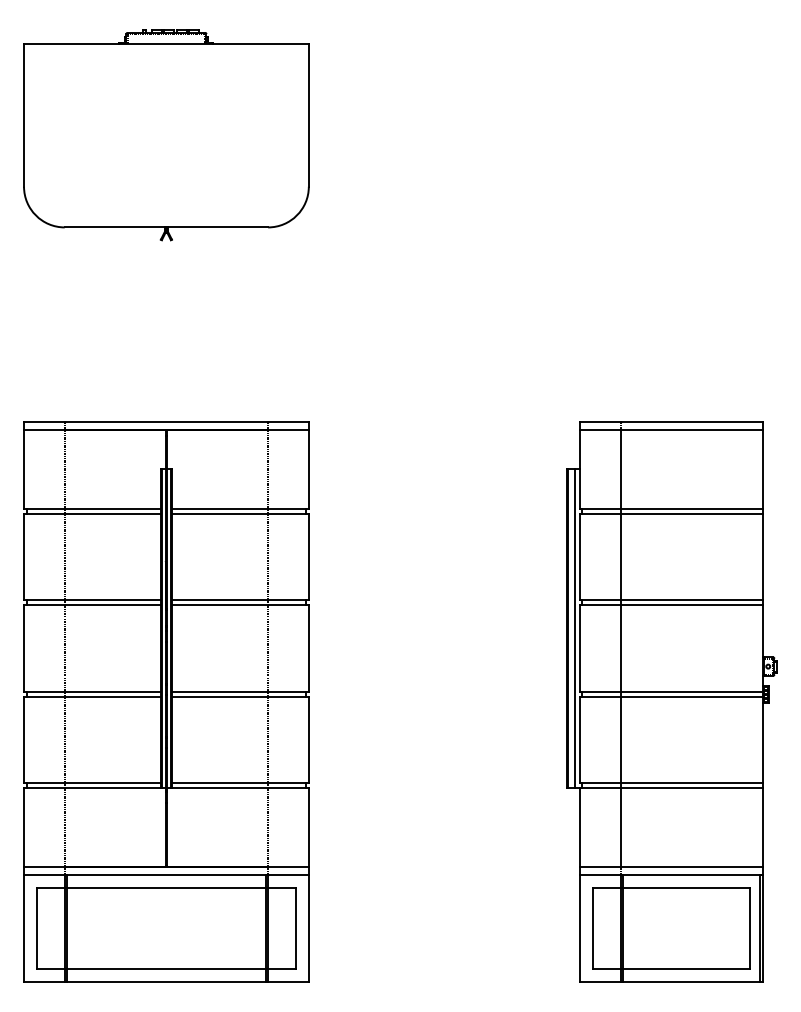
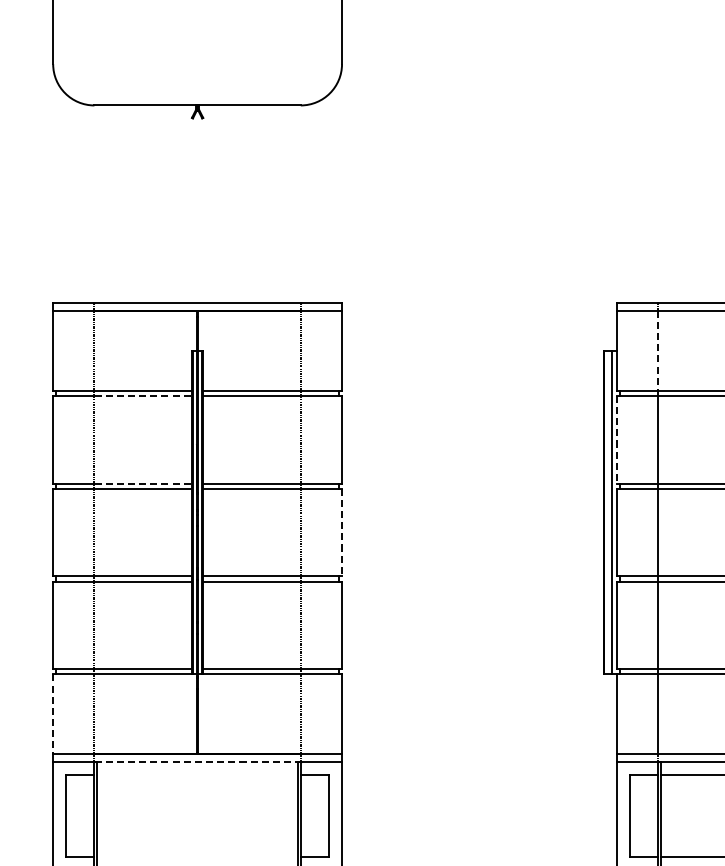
line: (620, 469) -> (658, 350), solid -> dashed
line: (113, 513) -> (143, 395), solid -> dashed
line: (579, 557) -> (616, 440), solid -> dashed
line: (113, 600) -> (143, 483), solid -> dashed
line: (308, 649) -> (341, 533), solid -> dashed
line: (24, 828) -> (53, 715), solid -> dashed
line: (166, 874) -> (197, 761), solid -> dashed
line: (166, 887) -> (197, 774), removed
line: (166, 968) -> (197, 857), removed

